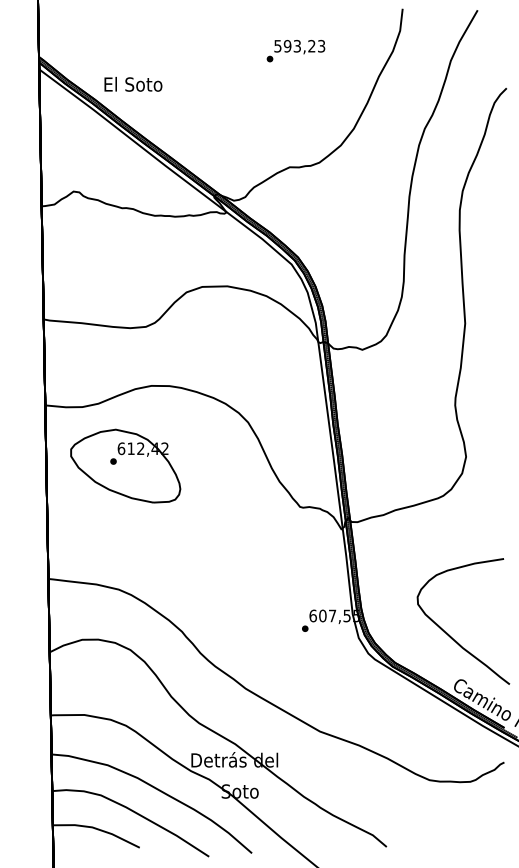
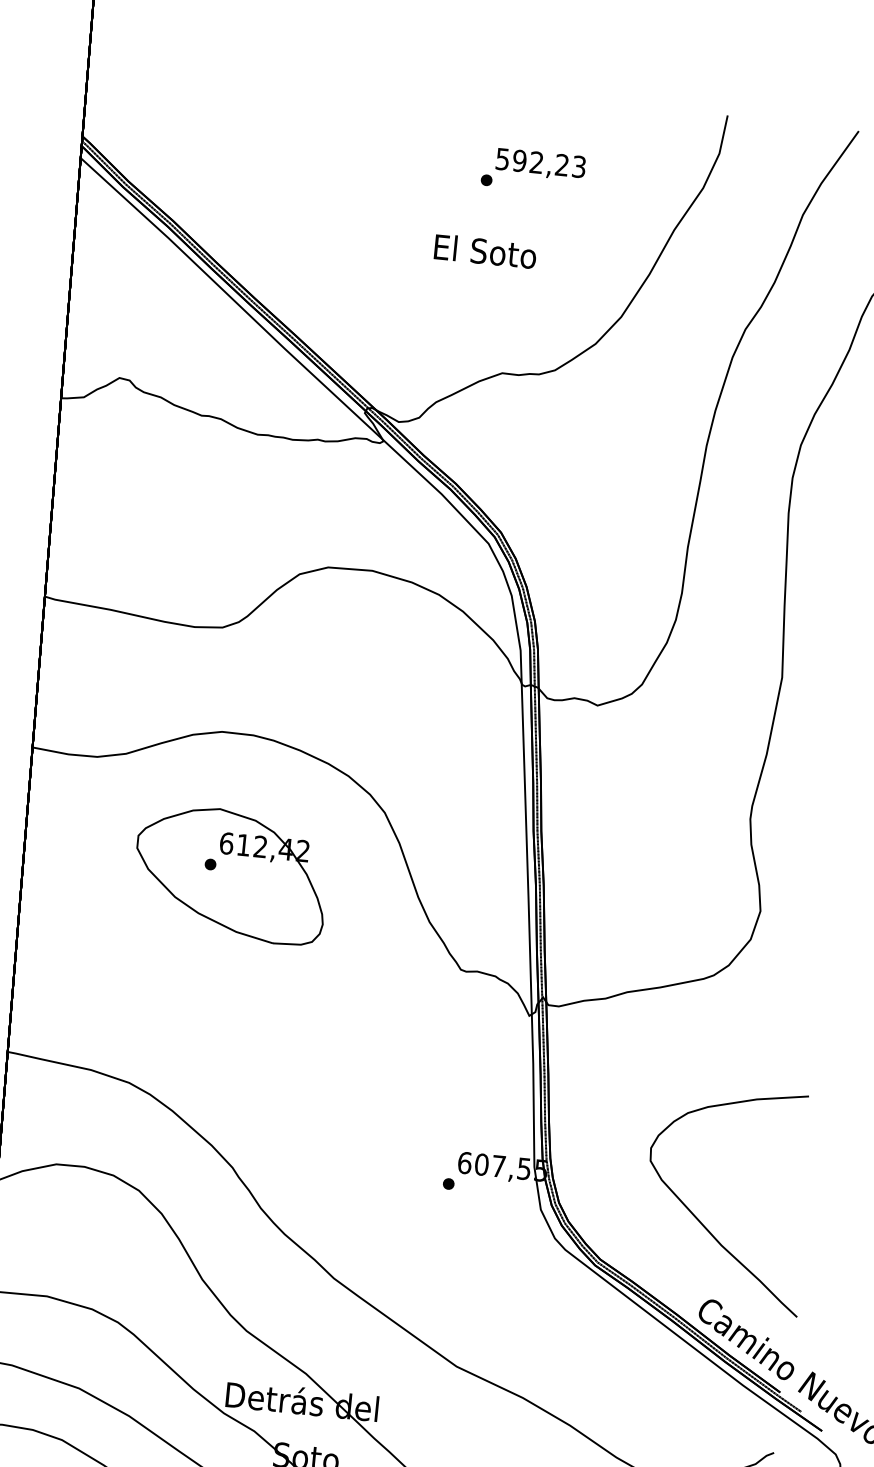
text: (296, 46) -> (535, 162), 593,23 -> 592,23
text: (133, 84) -> (485, 251), moved
part: (125, 465) -> (230, 873), moved

